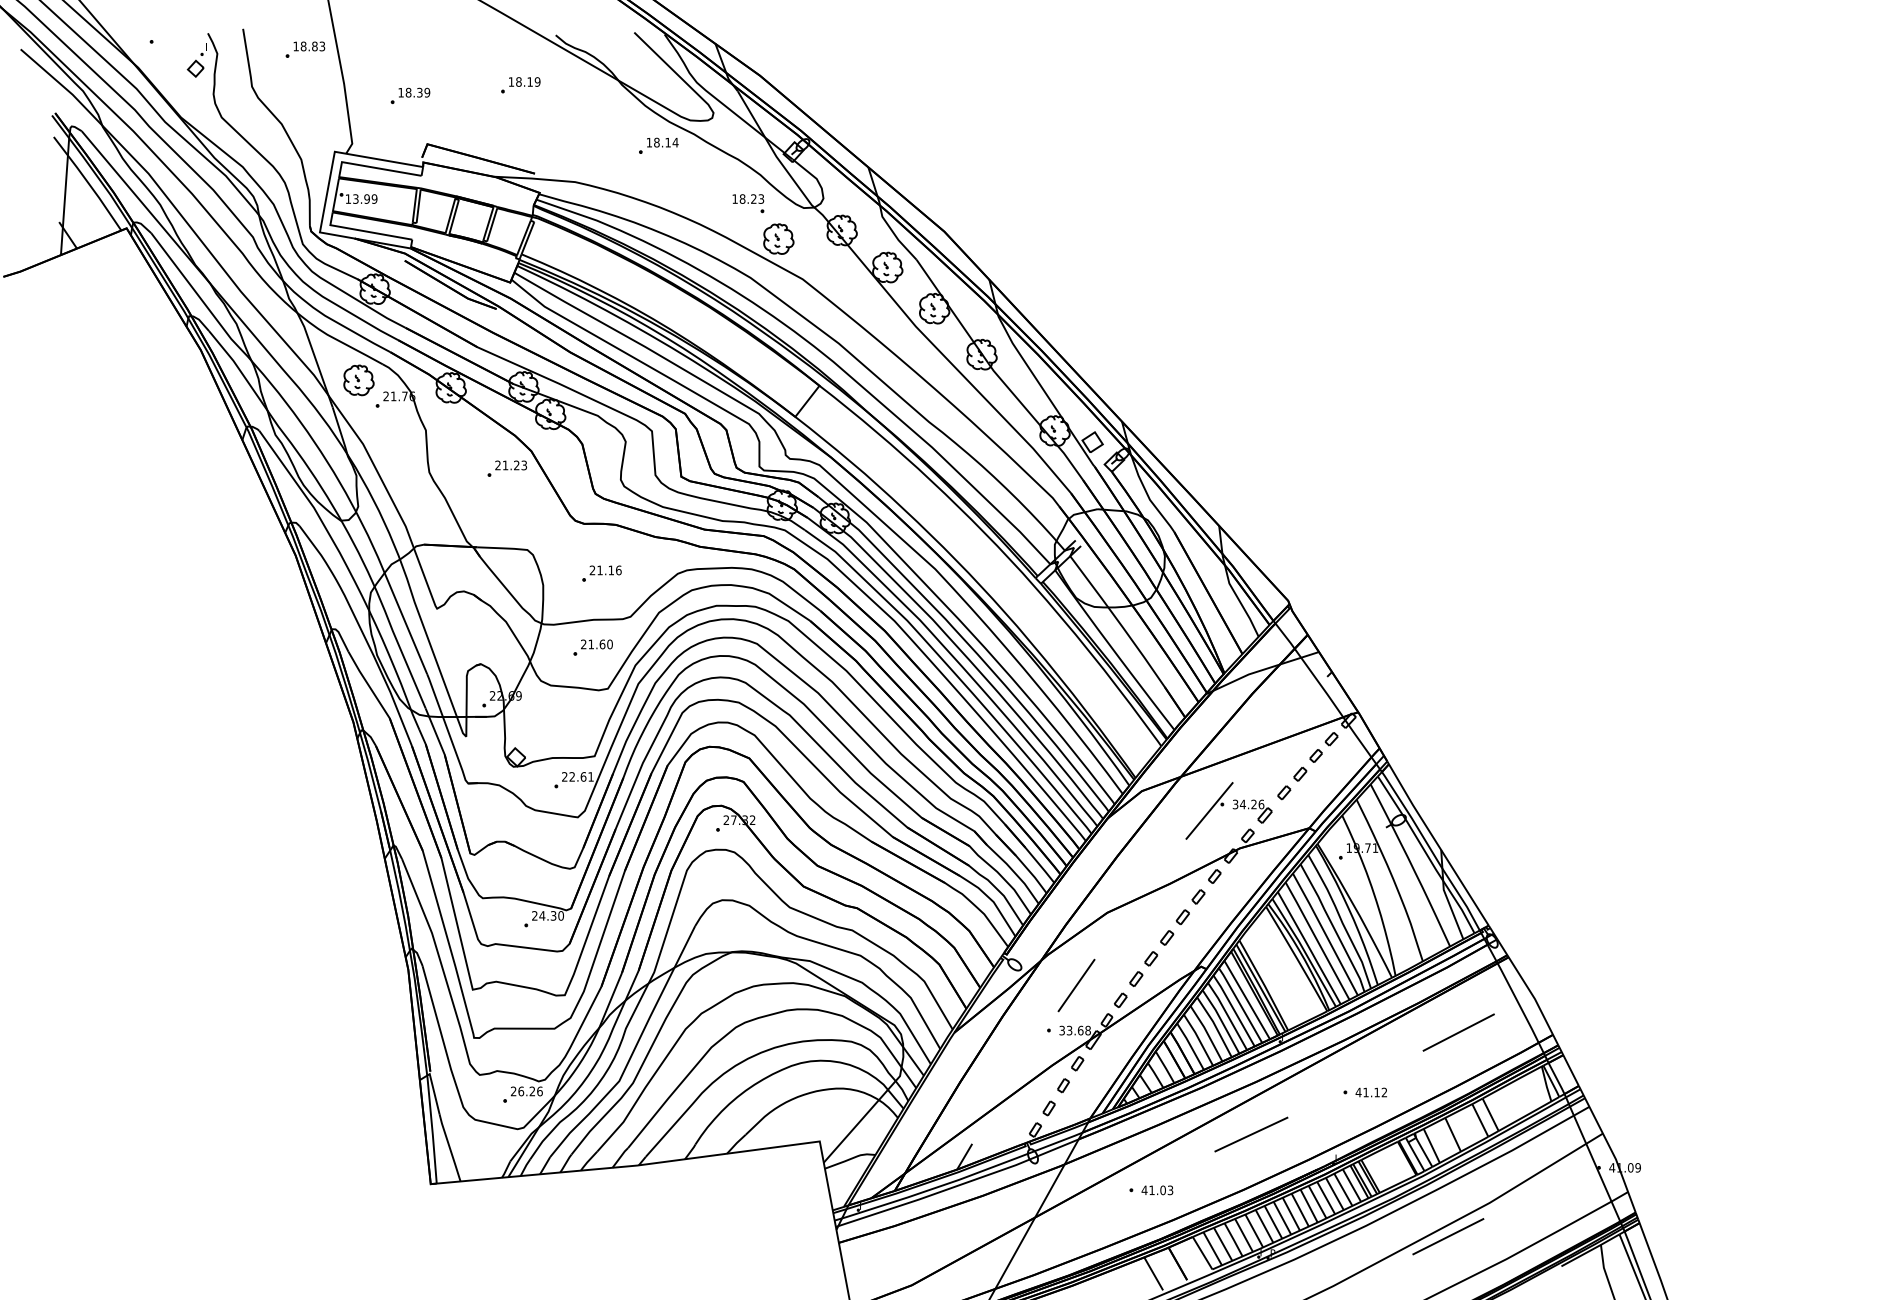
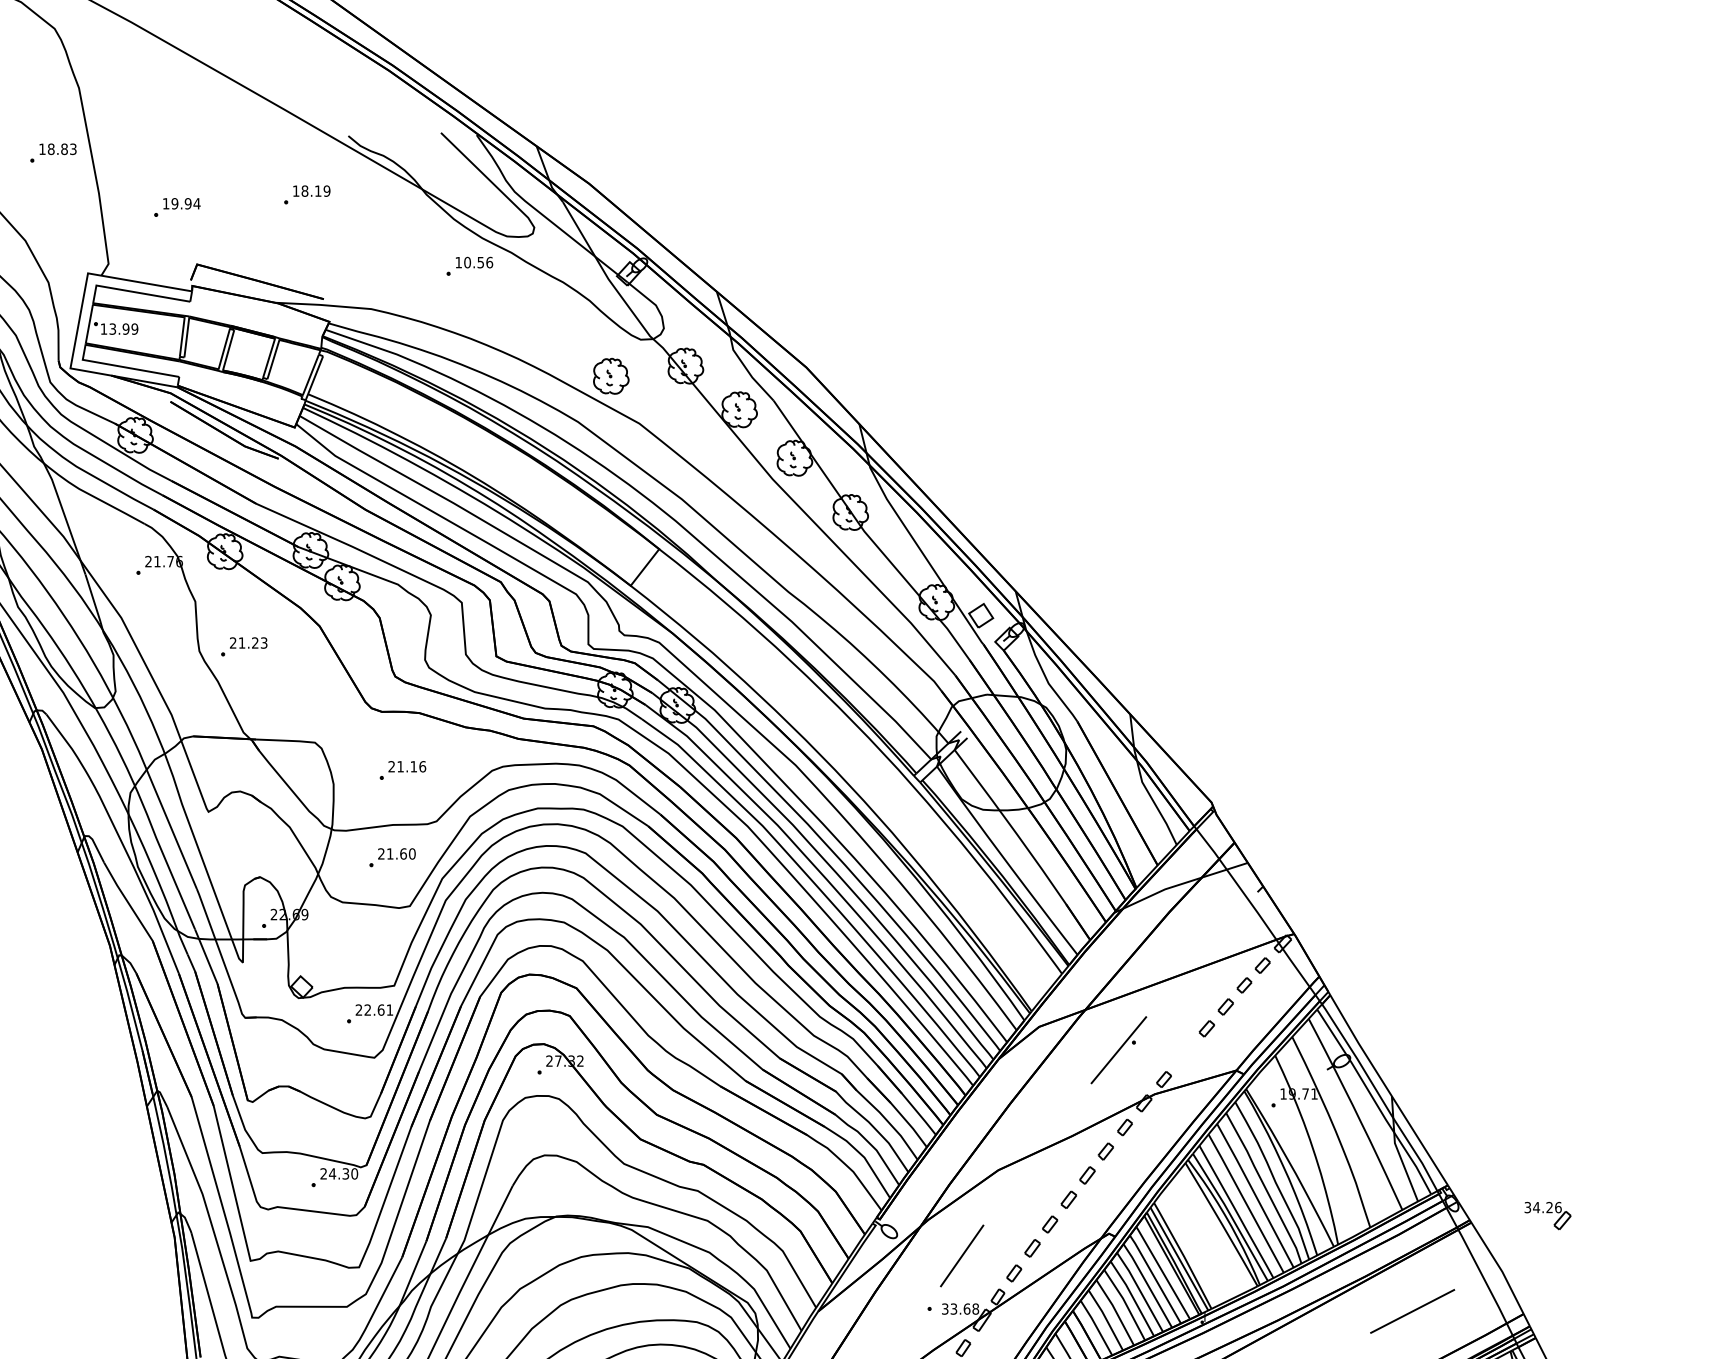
text: (417, 92) -> (185, 203), 18.39 -> 19.94
text: (666, 142) -> (478, 262), 18.14 -> 10.56
part: (748, 203) -> (575, 334), removed
part: (358, 380) -> (115, 542), removed
part: (506, 468) -> (243, 646), moved
part: (1252, 811) -> (1547, 1215), moved

